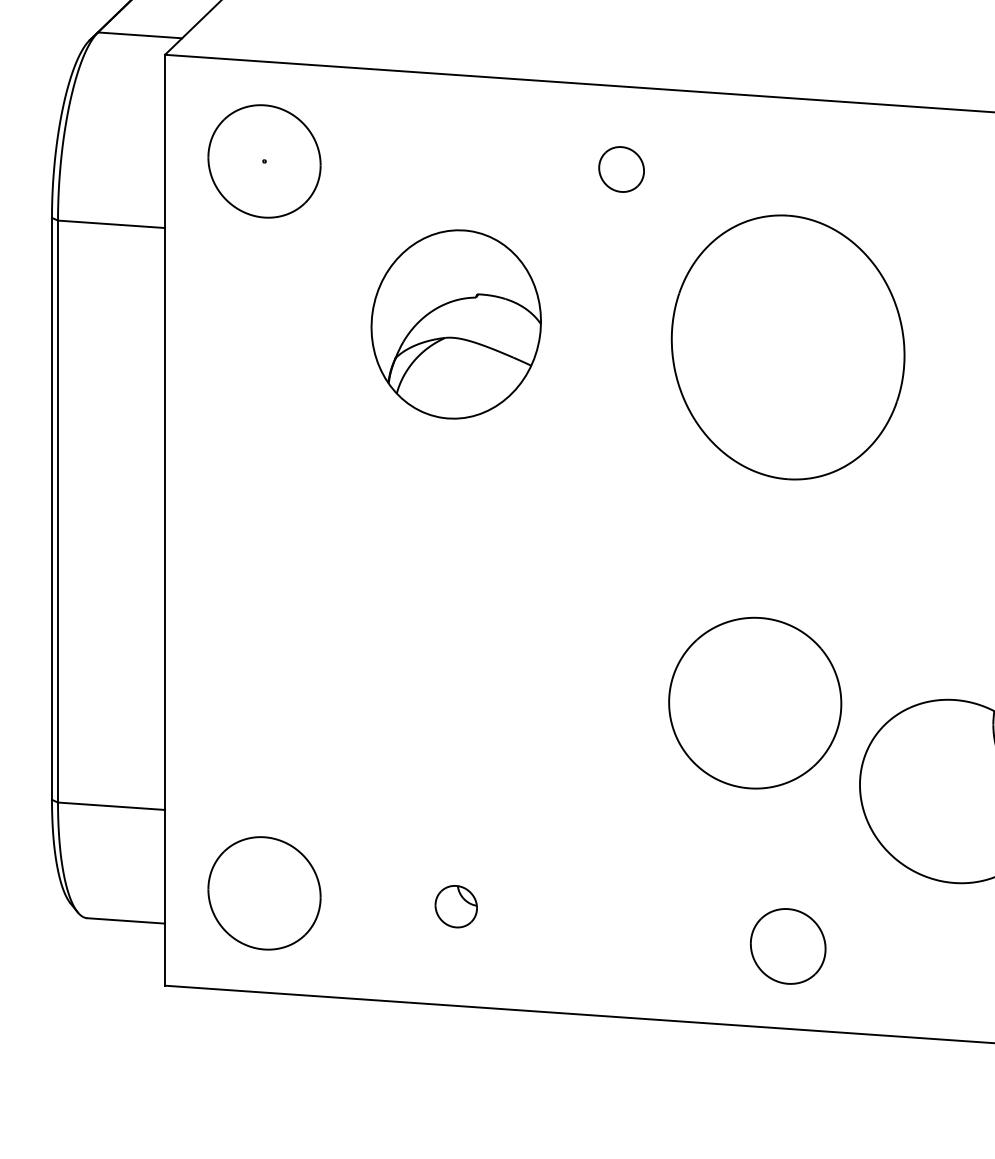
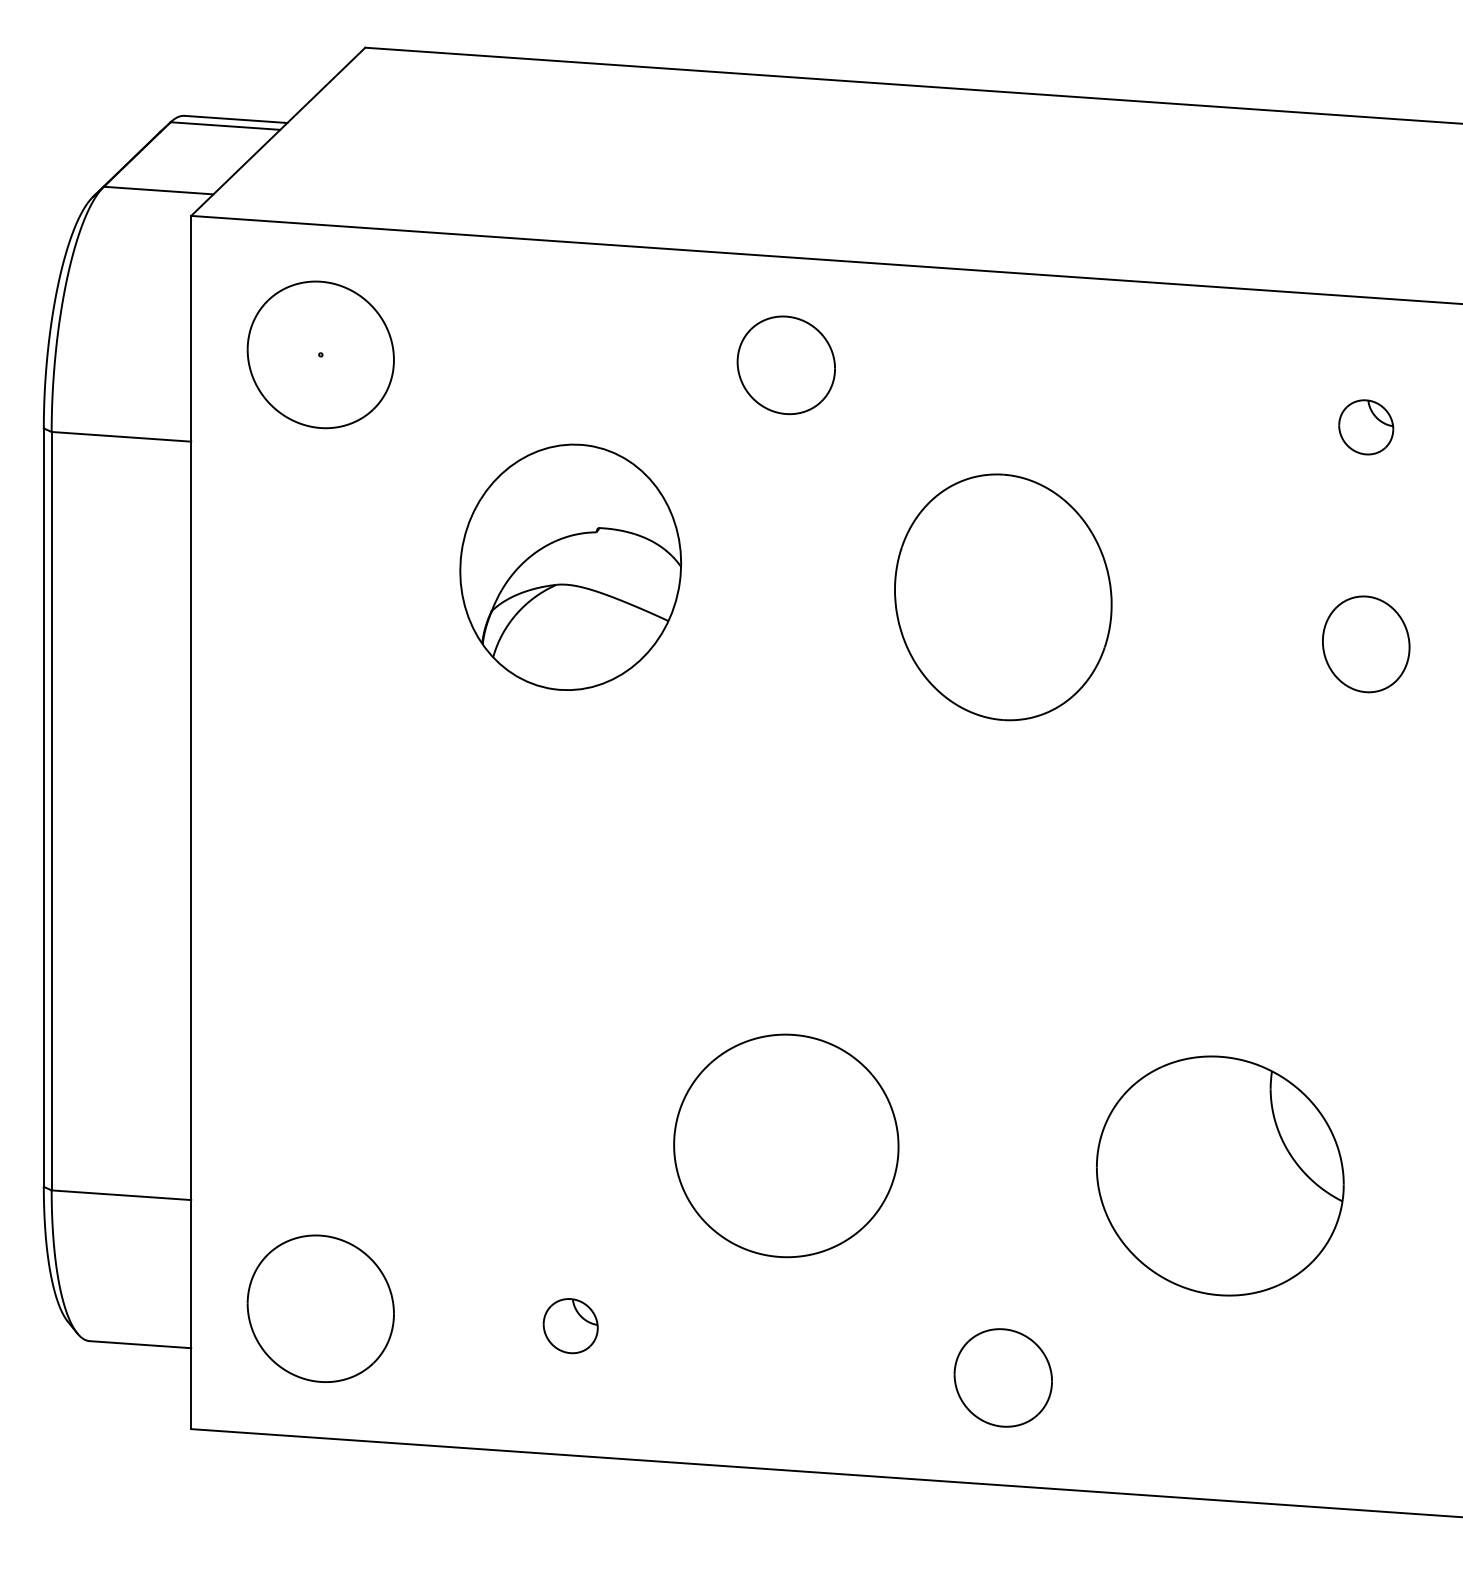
part: (621, 169) -> (785, 365), size x1.67
part: (788, 347) -> (1003, 597), size x0.71
part: (755, 702) -> (786, 1145), moved

